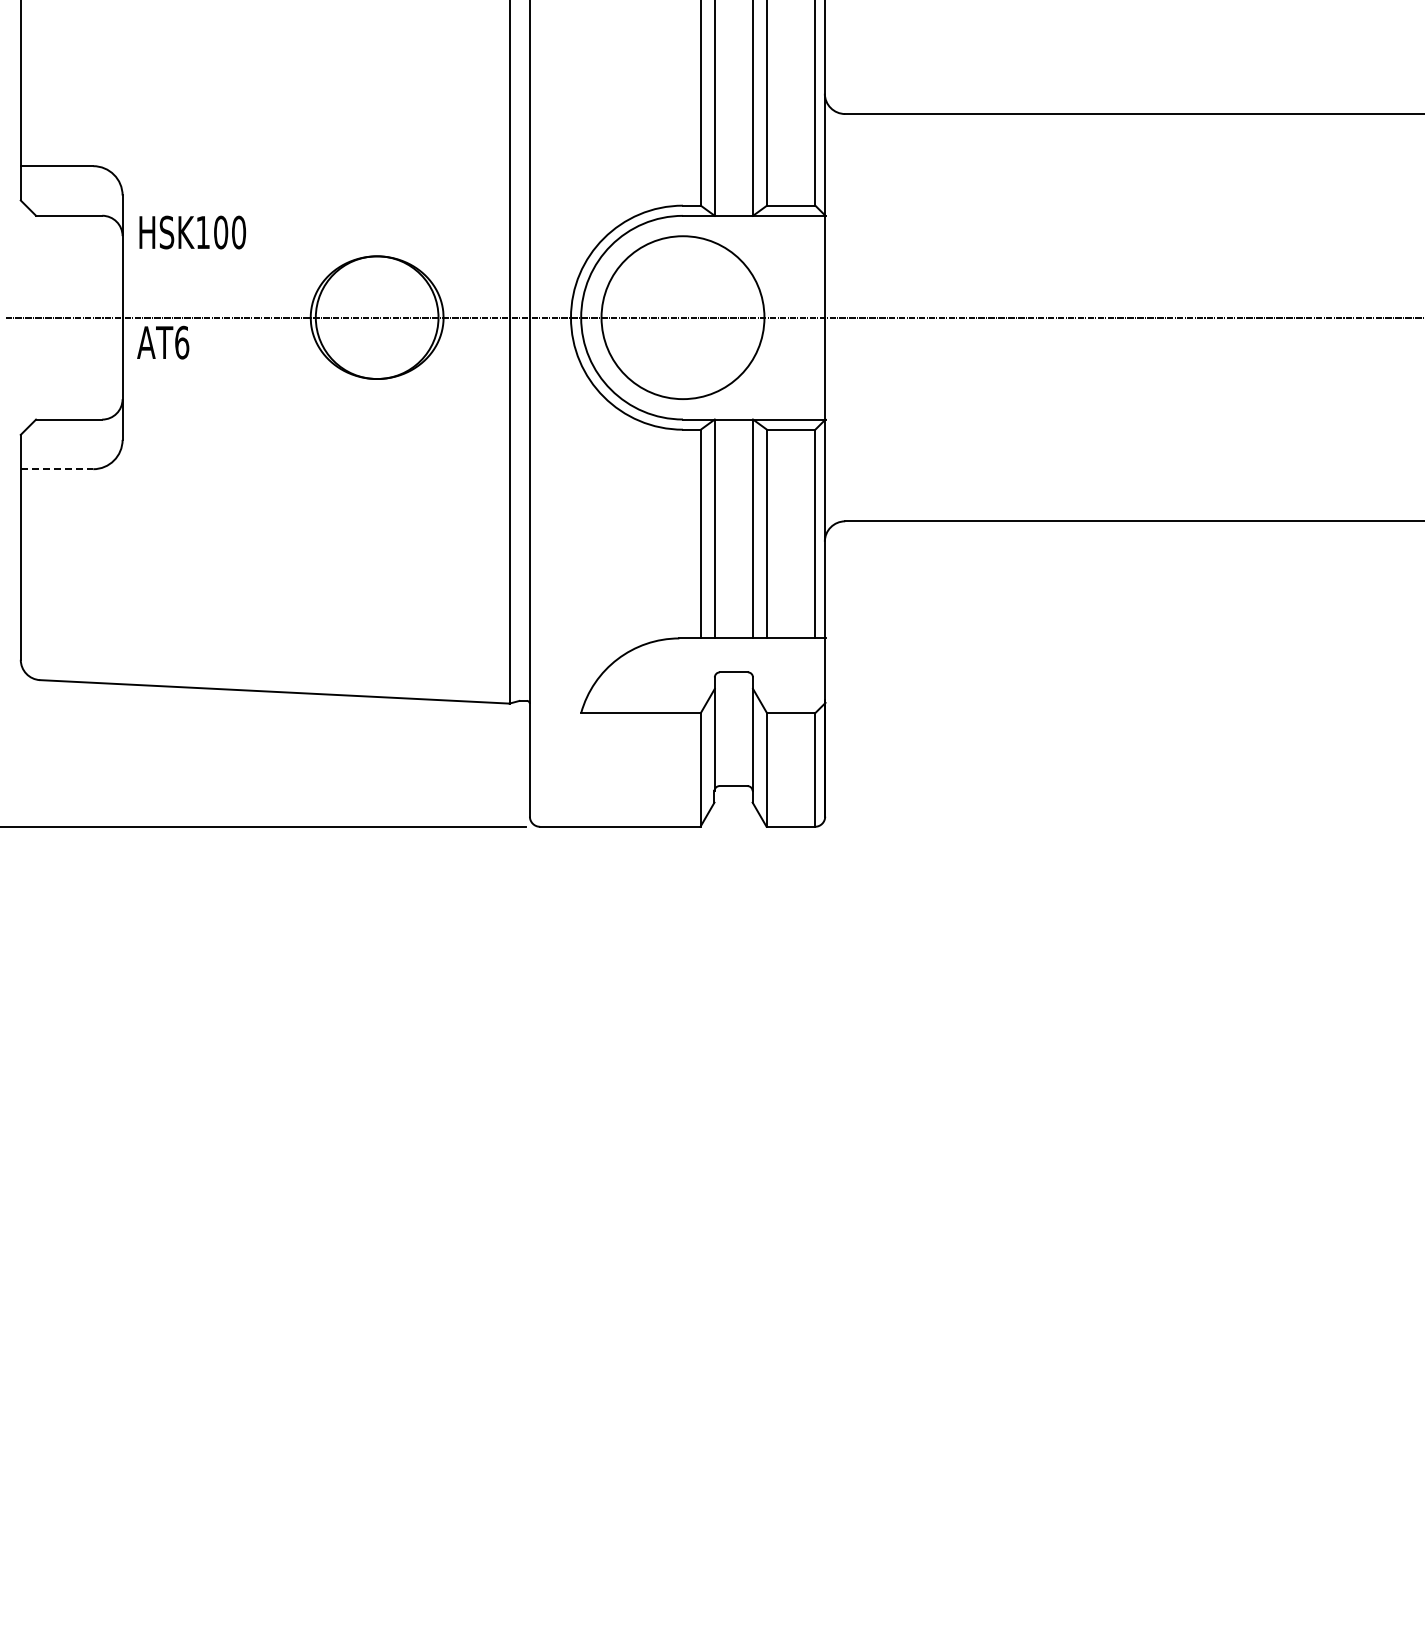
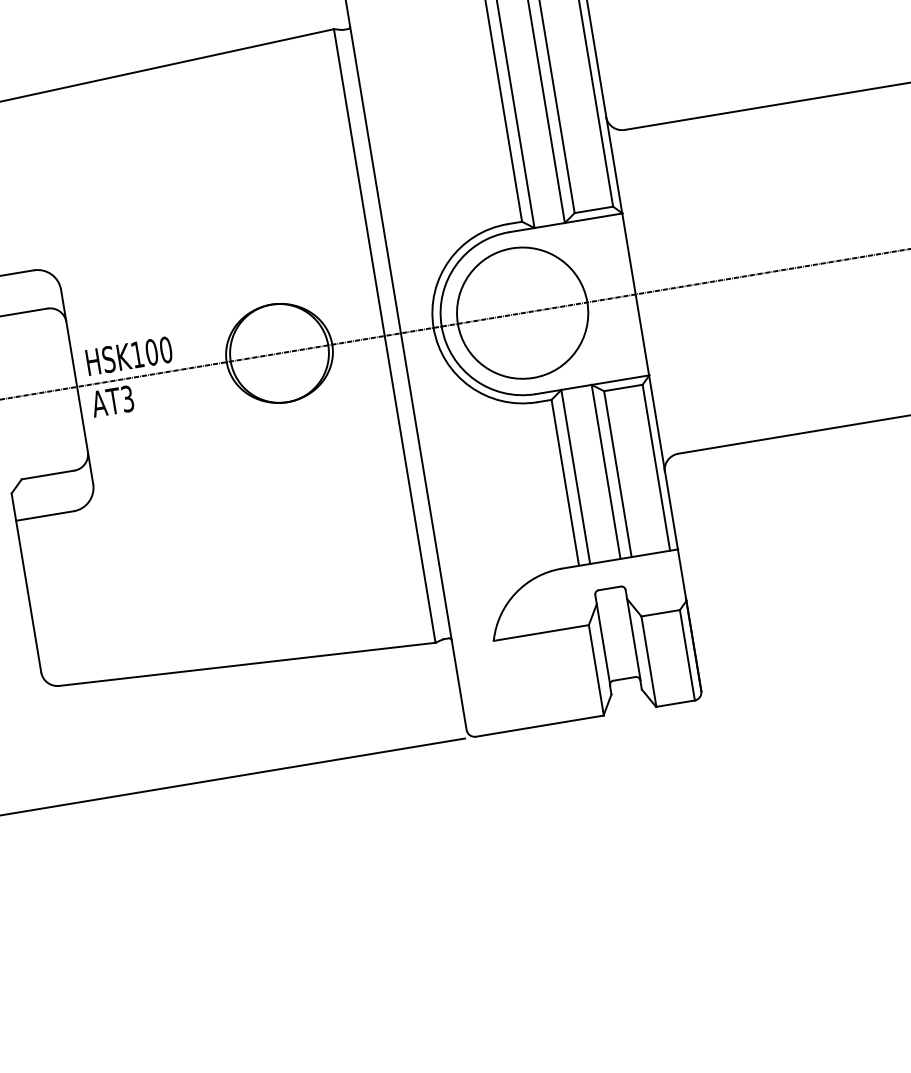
text: (192, 232) -> (129, 356), moved
text: (182, 342) -> (128, 398), AT6 -> AT3
line: (57, 469) -> (45, 516), dashed -> solid

